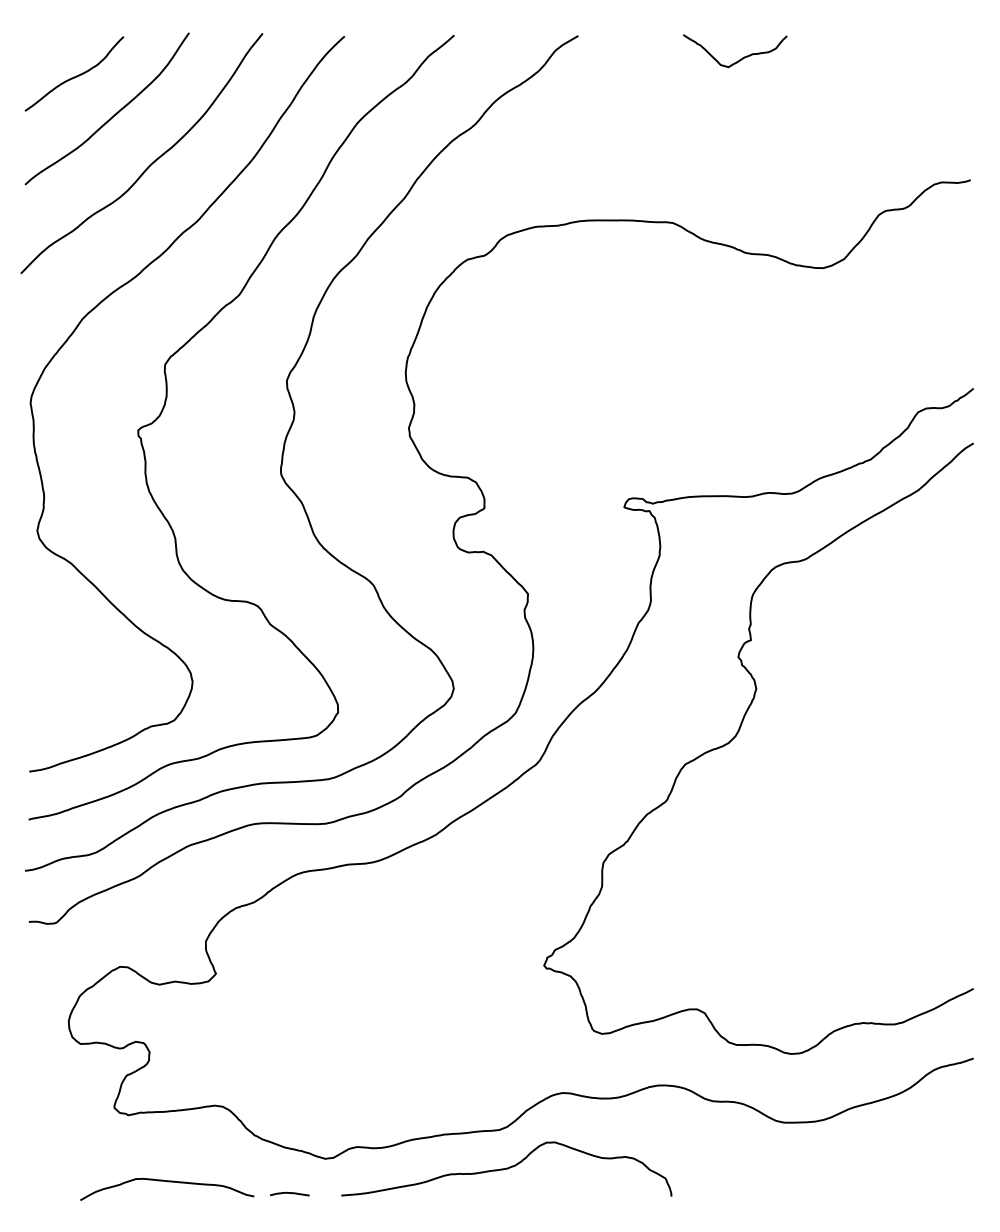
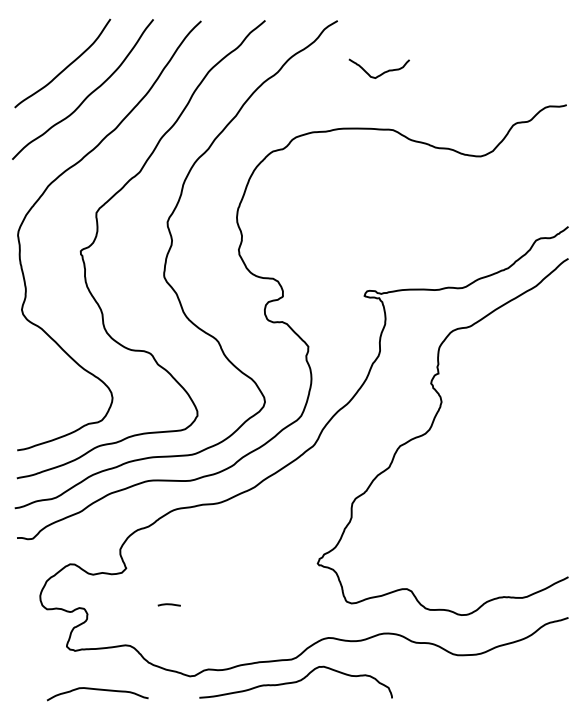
curve: (740, 57) -> (382, 72), moved
curve: (76, 74) -> (44, 43), removed
line: (288, 1193) -> (168, 604), moved

